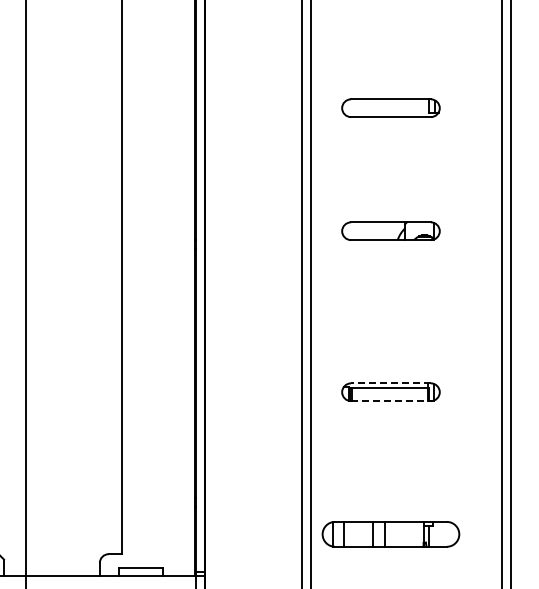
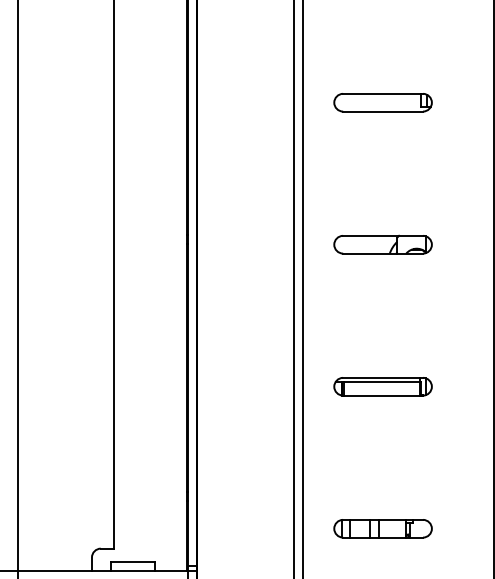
part: (390, 230) -> (382, 243), moved
line: (390, 383) -> (382, 377), dashed -> solid
line: (390, 401) -> (382, 395), dashed -> solid
part: (390, 533) -> (382, 527), size x0.71

